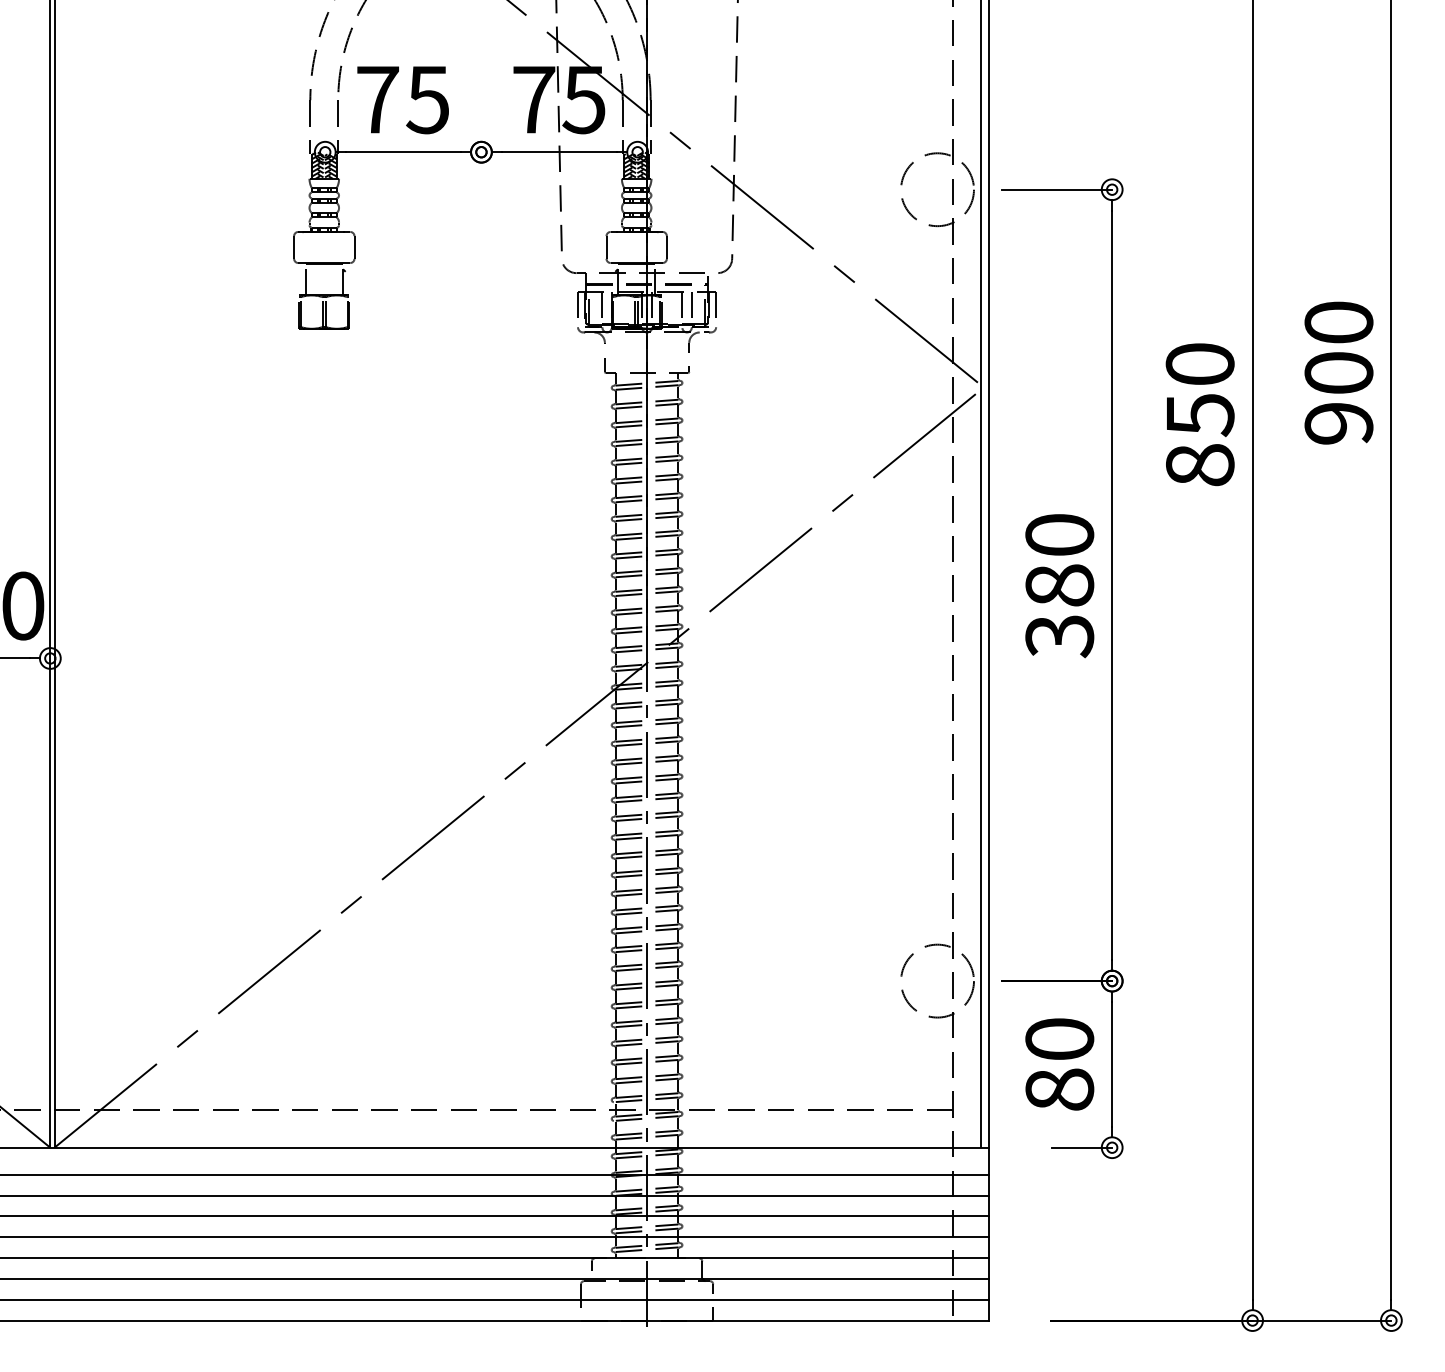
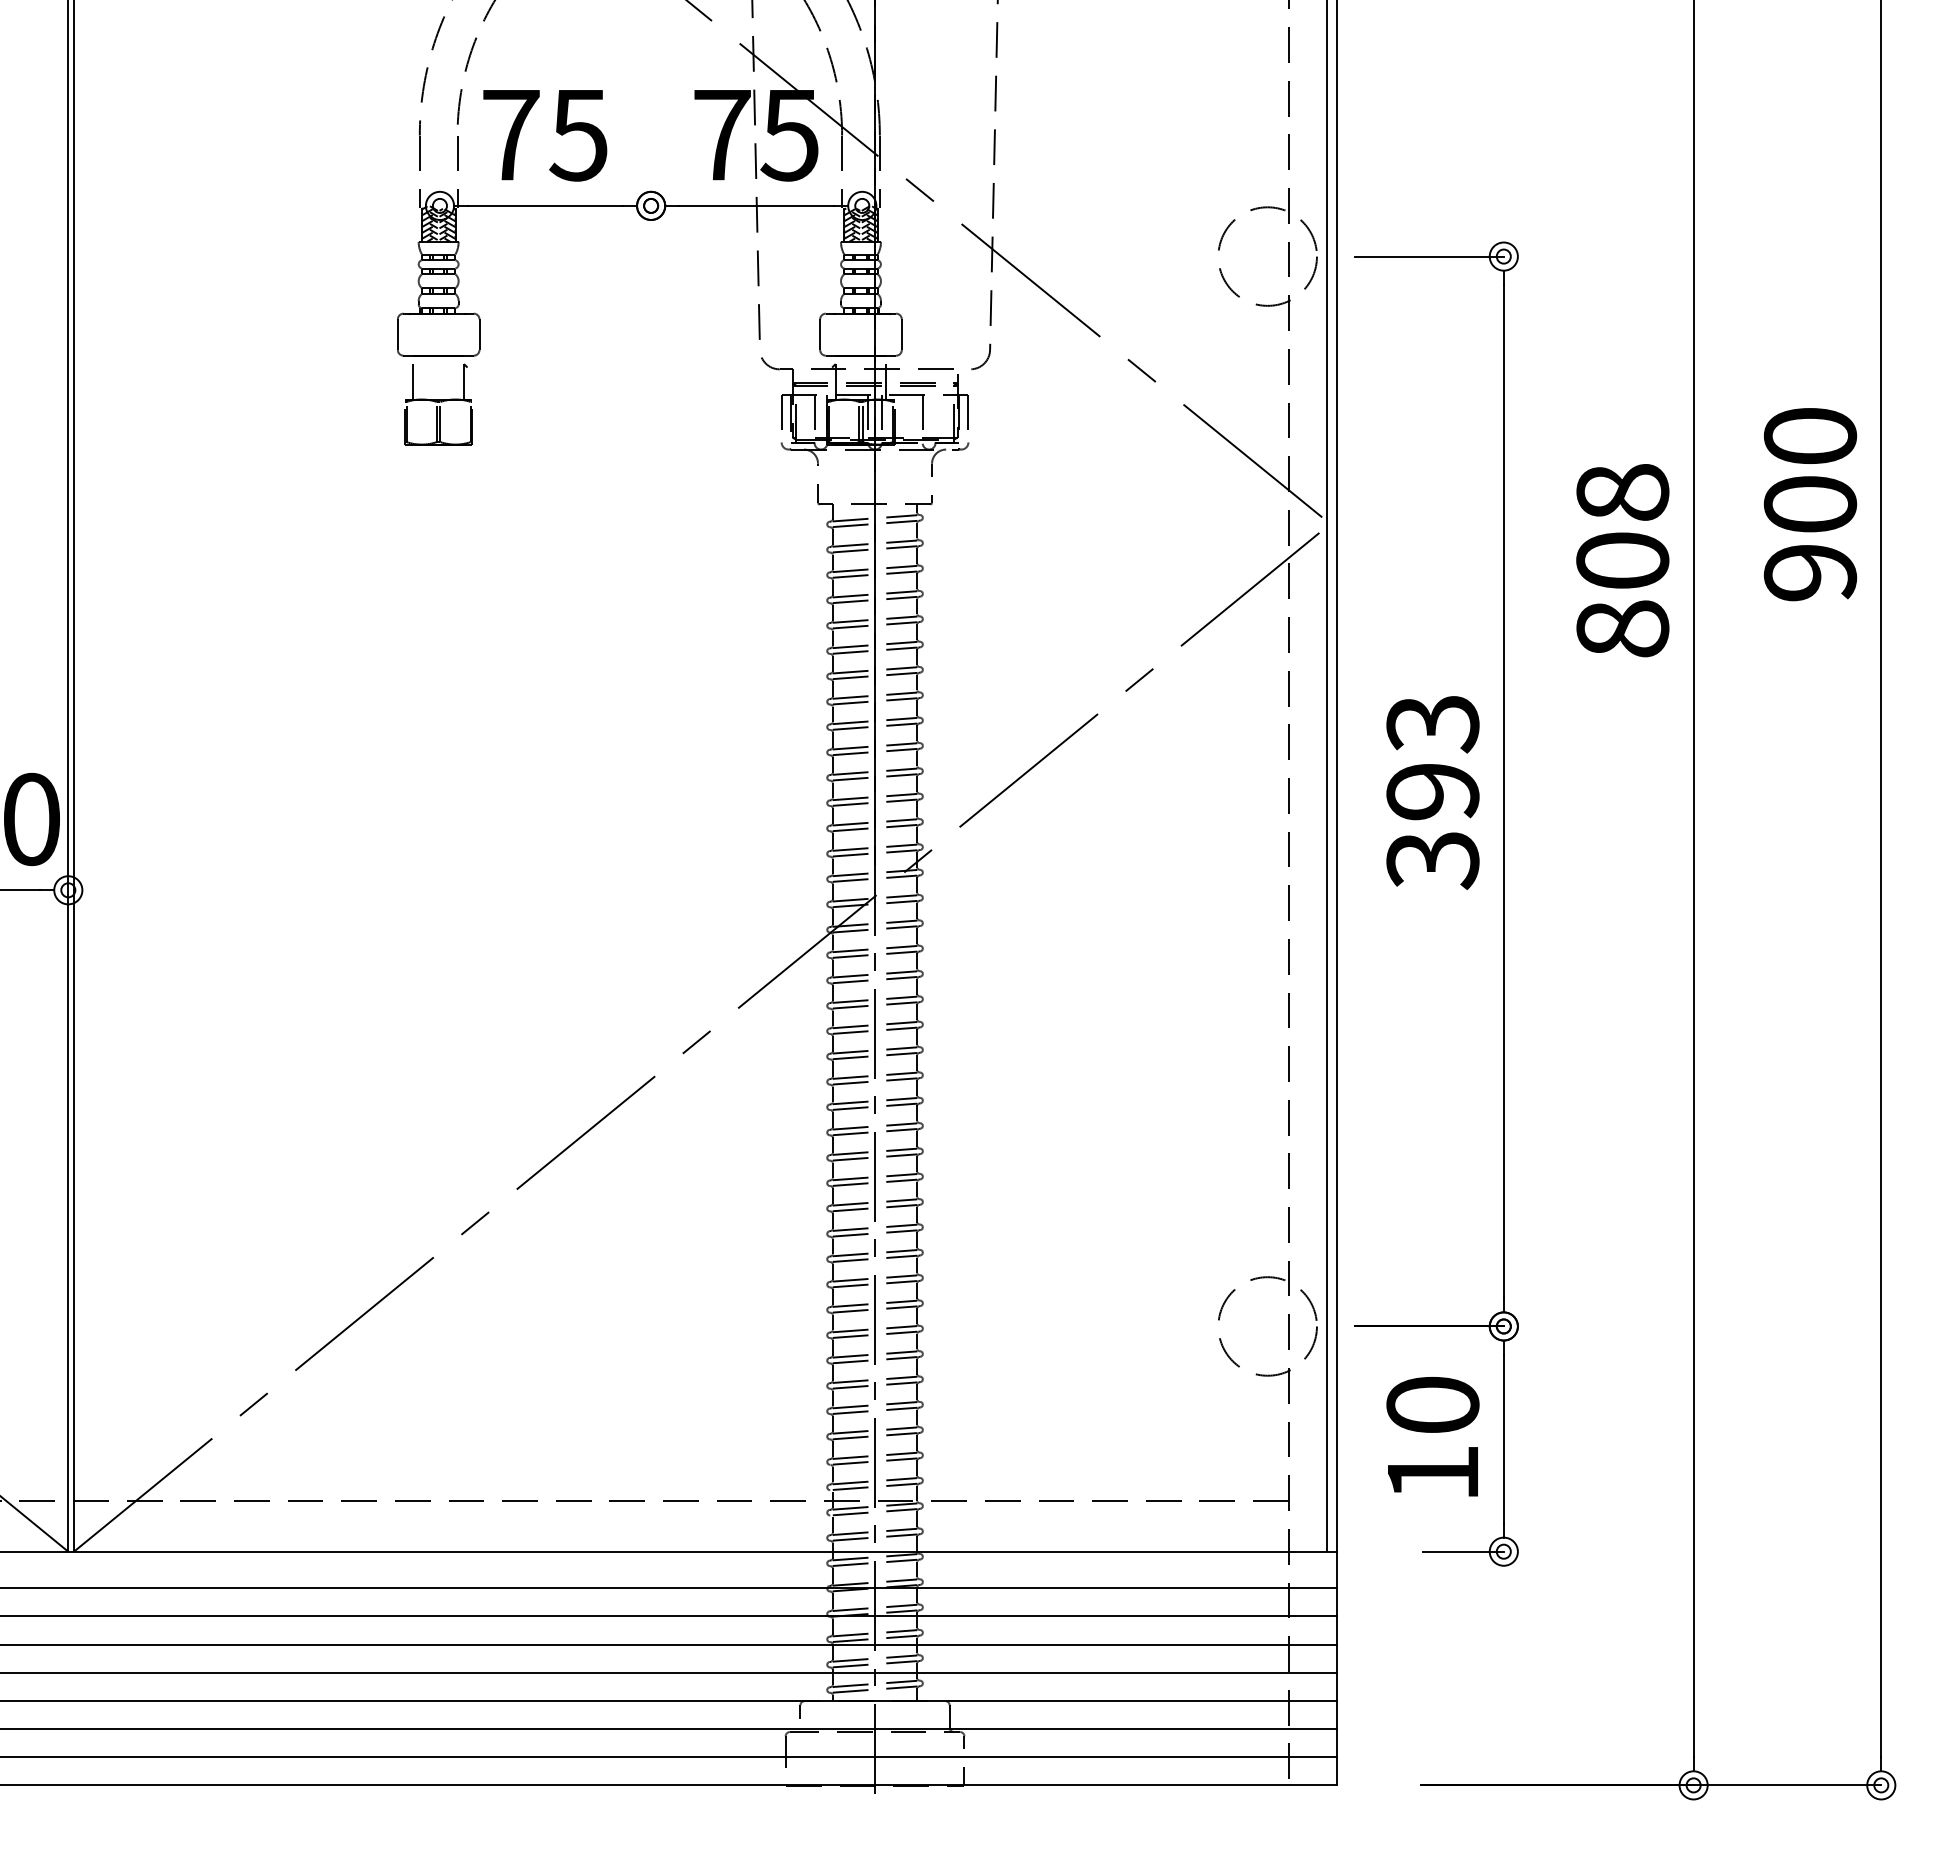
line: (691, 305) -> (934, 412), removed
text: (1199, 390) -> (1622, 527), 850 -> 808
text: (1059, 560) -> (1432, 757), 380 -> 393
text: (1059, 1089) -> (1432, 1472), 80 -> 10

